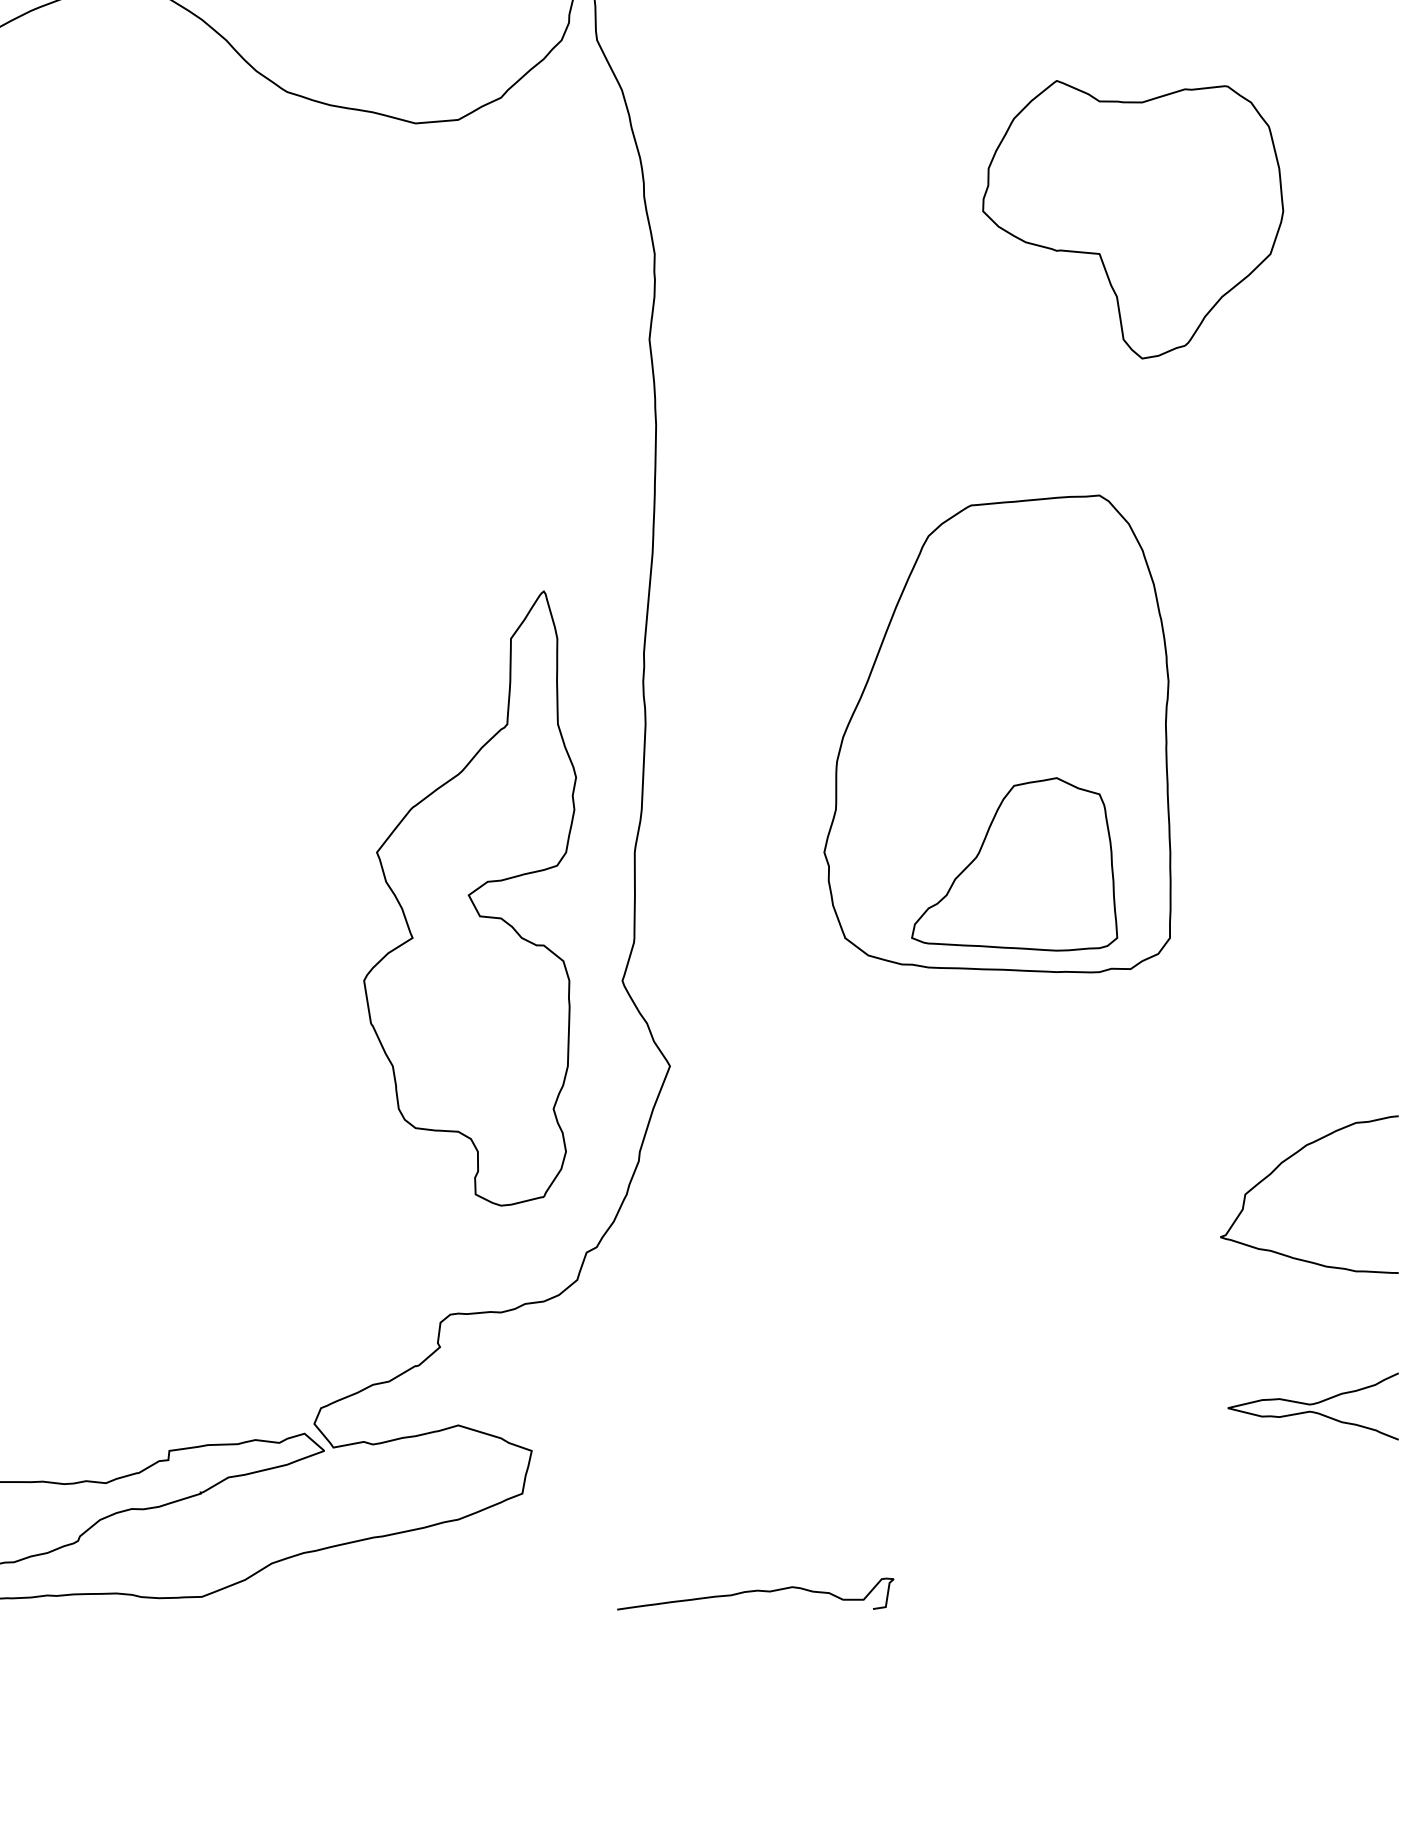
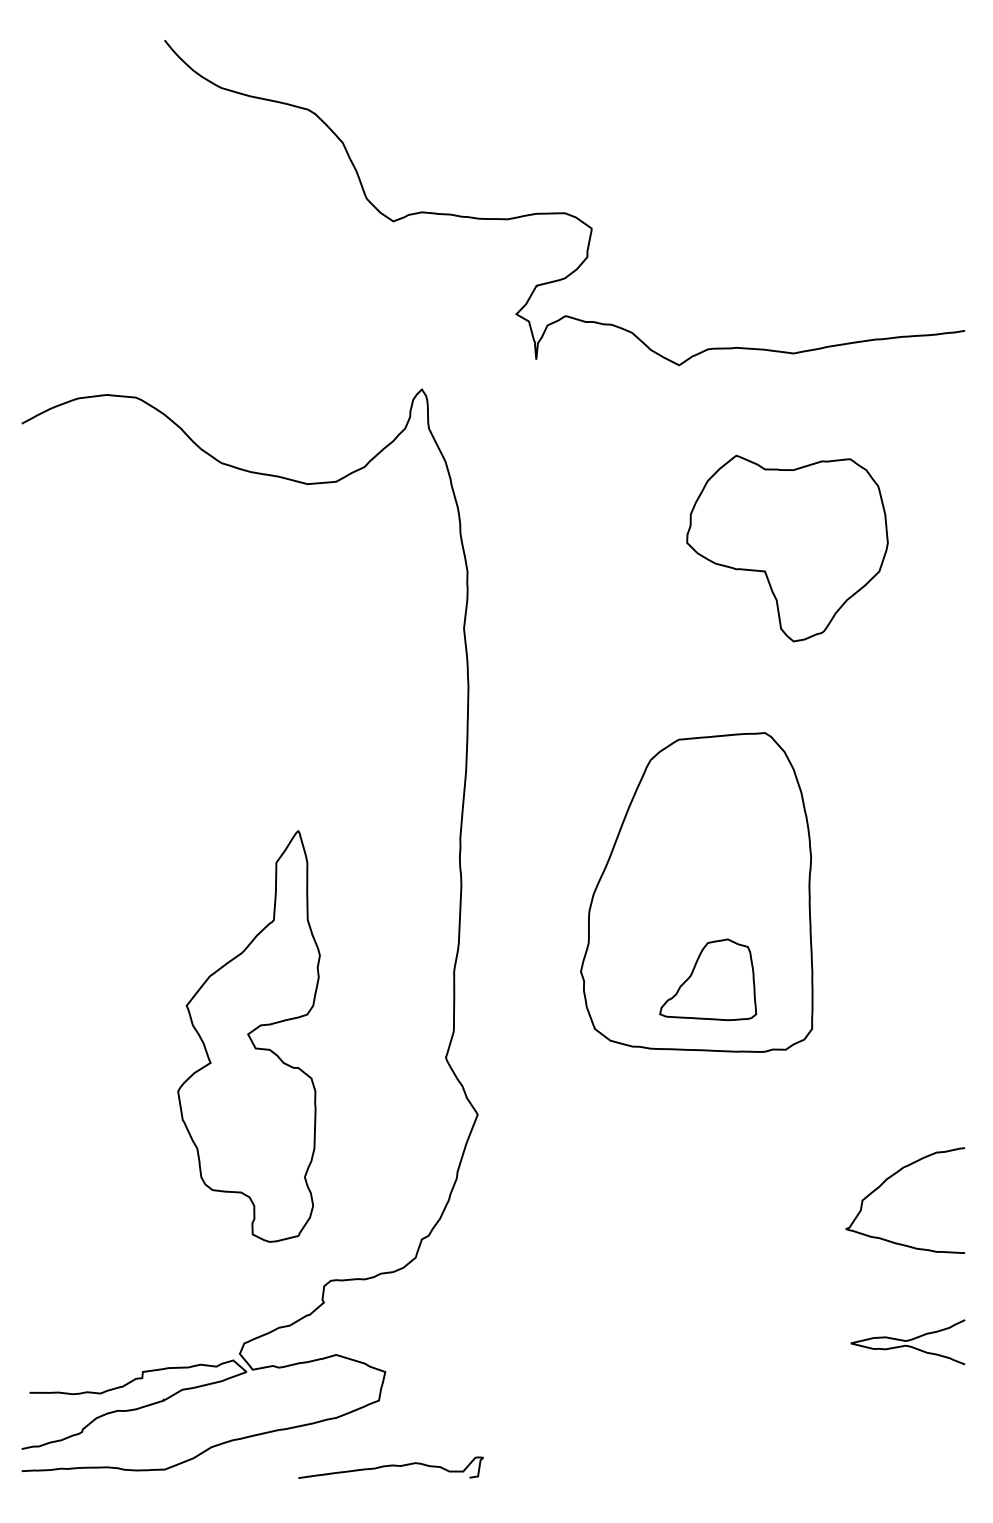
part: (1013, 864) -> (707, 979), size x0.7
part: (469, 898) -> (248, 1036), moved
curve: (754, 1592) -> (390, 1466), moved

